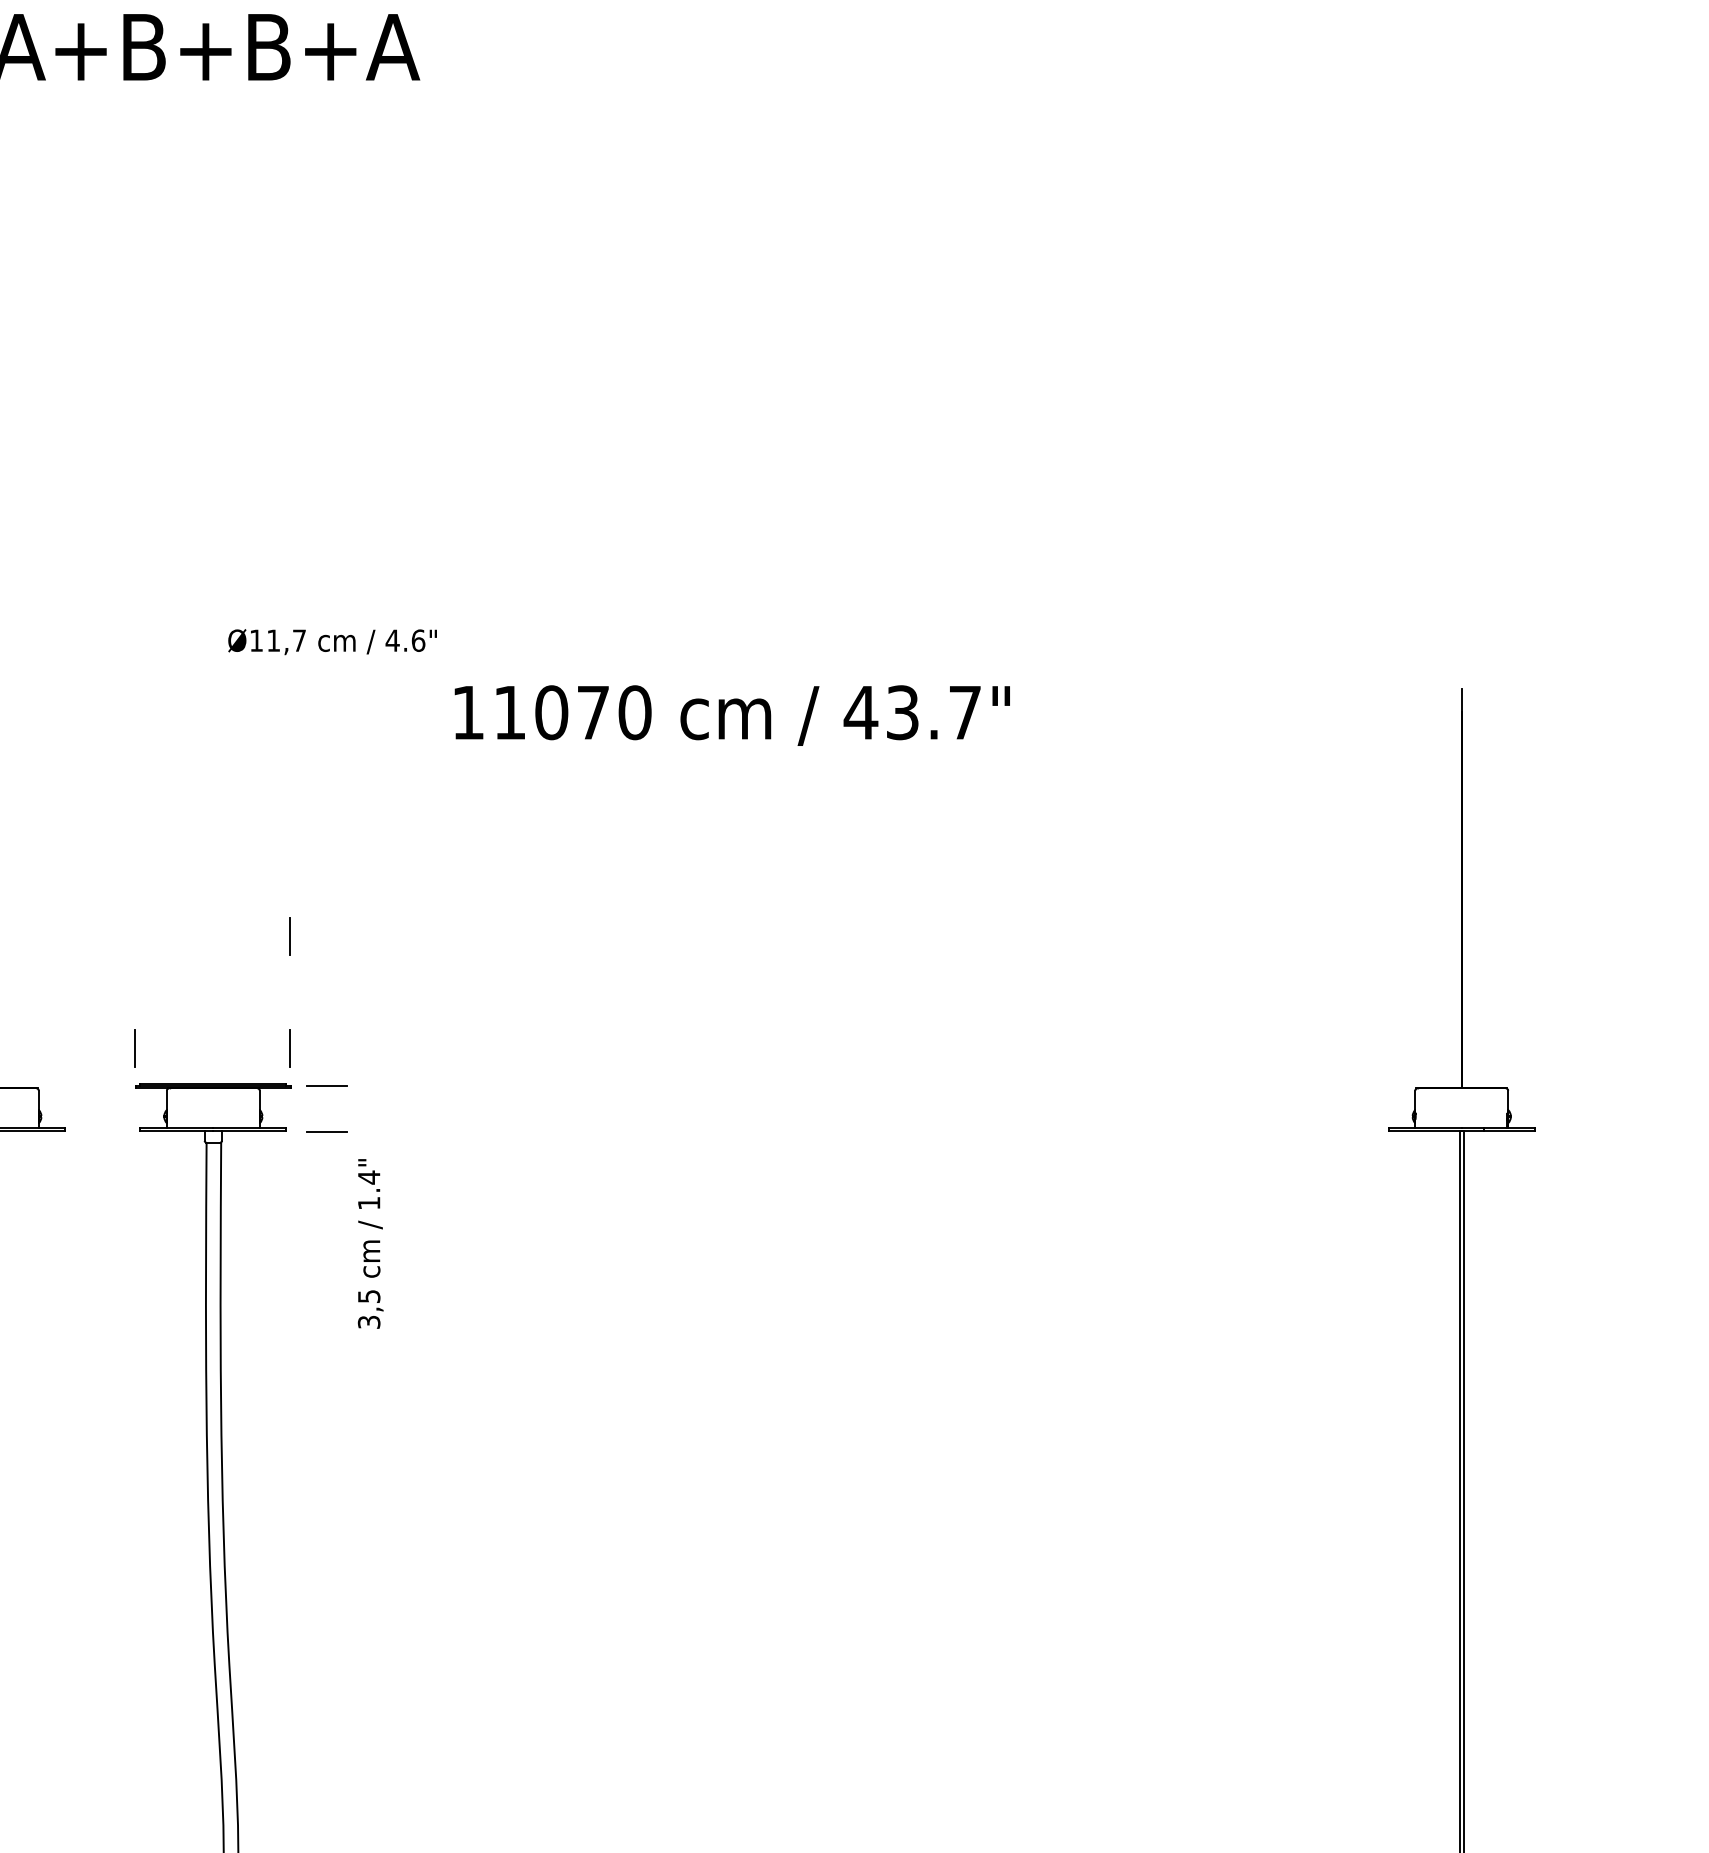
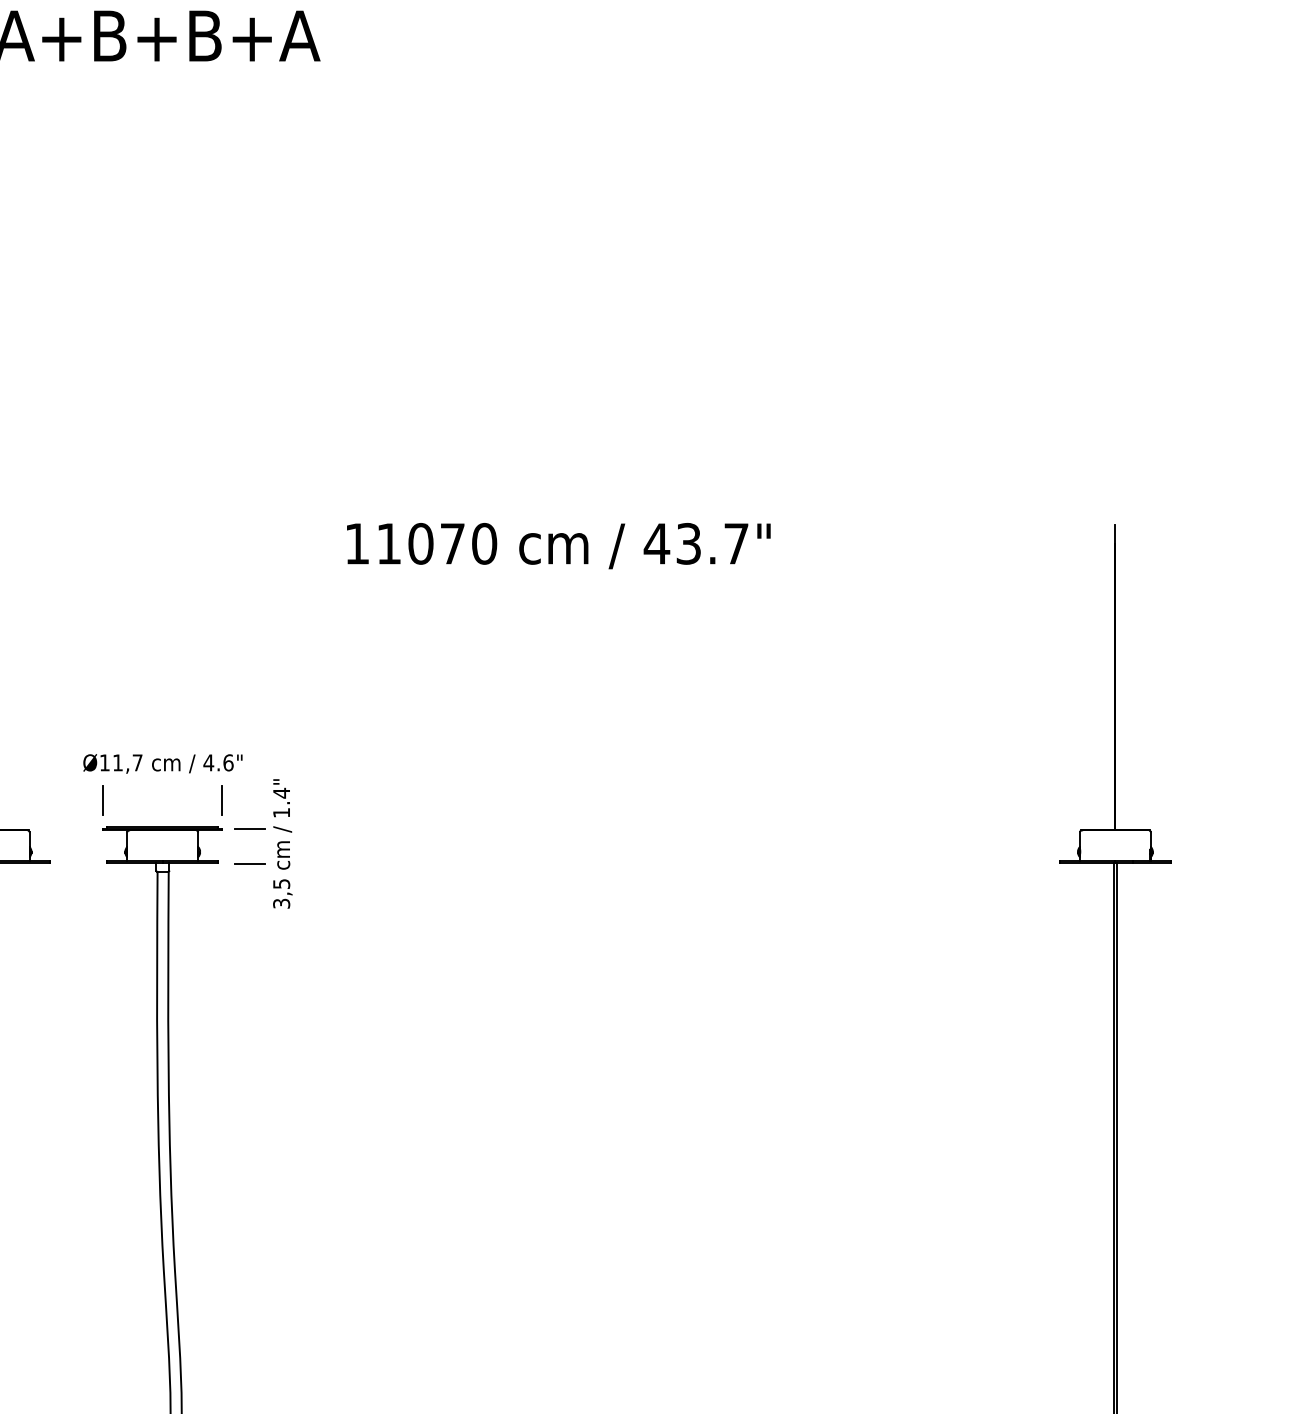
text: (332, 642) -> (162, 764), moved
line: (289, 936) -> (220, 714), removed
text: (370, 1243) -> (282, 843), moved

